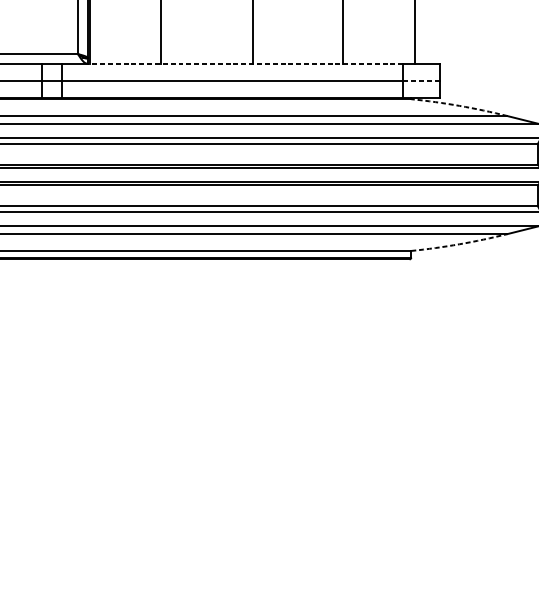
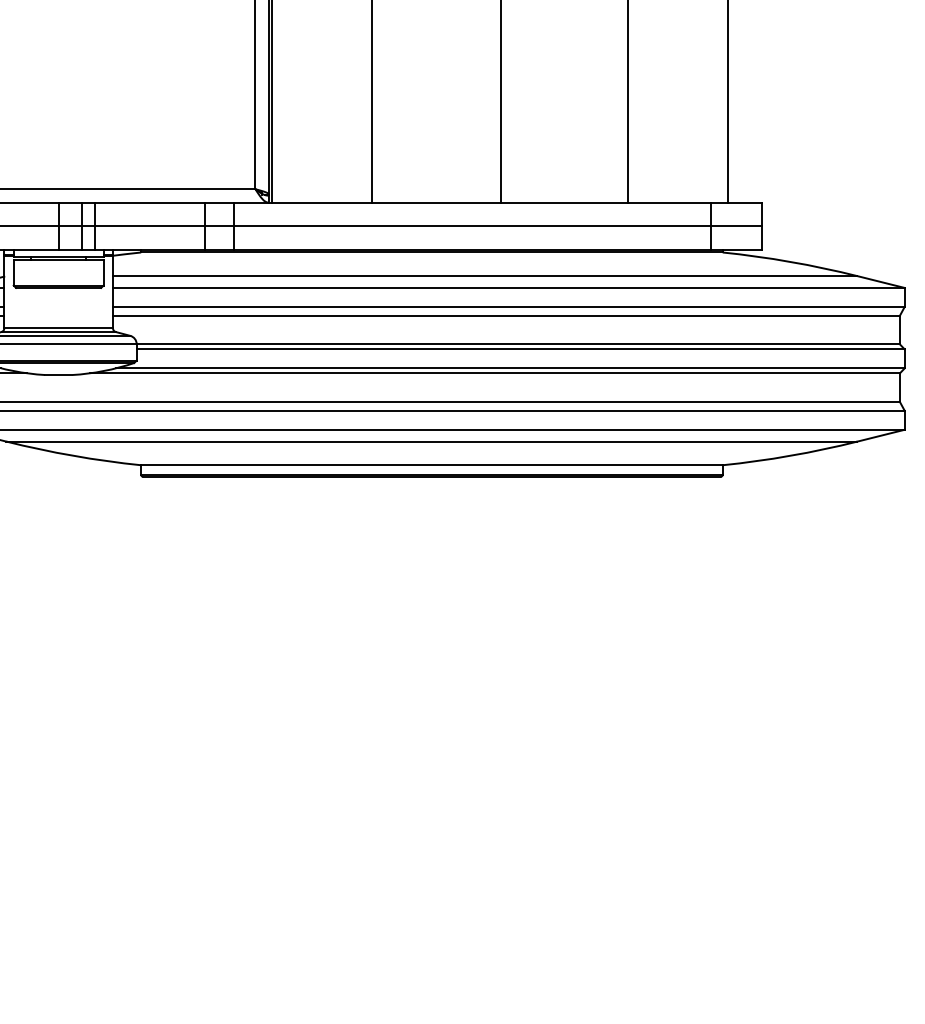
line: (244, 63) -> (489, 202), dashed -> solid
line: (421, 80) -> (736, 226), dashed -> solid
arc: (459, 105) -> (790, 261), dashed -> solid
arc: (459, 244) -> (790, 455), dashed -> solid

